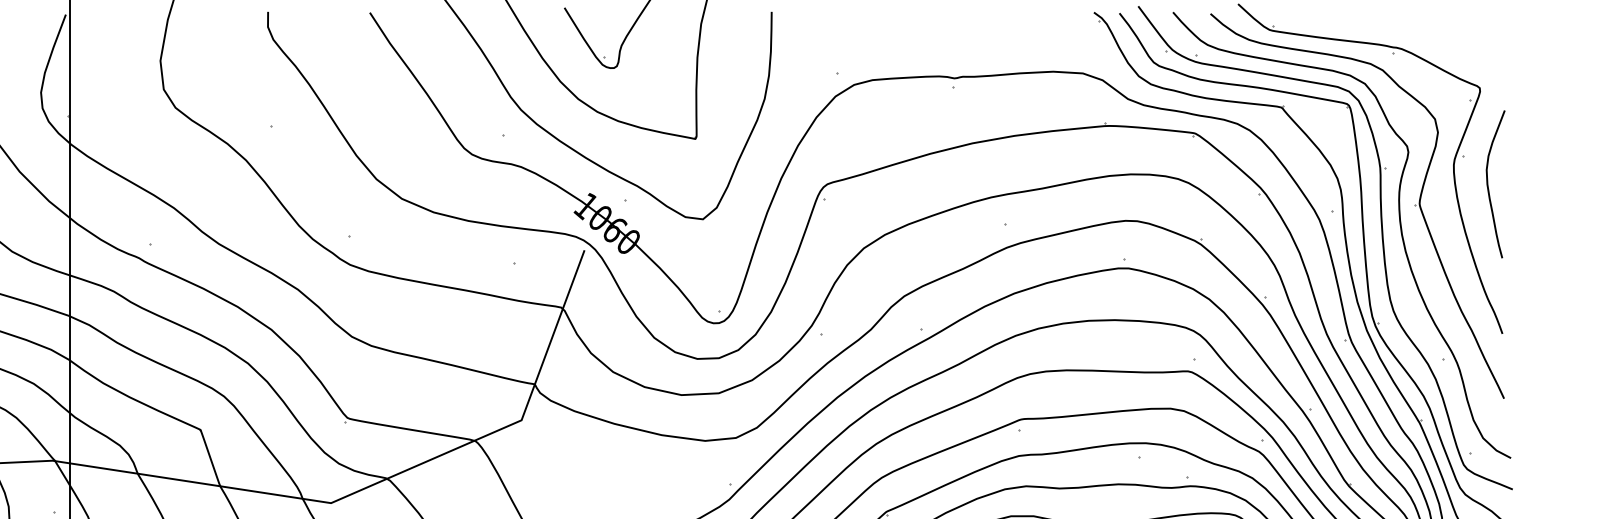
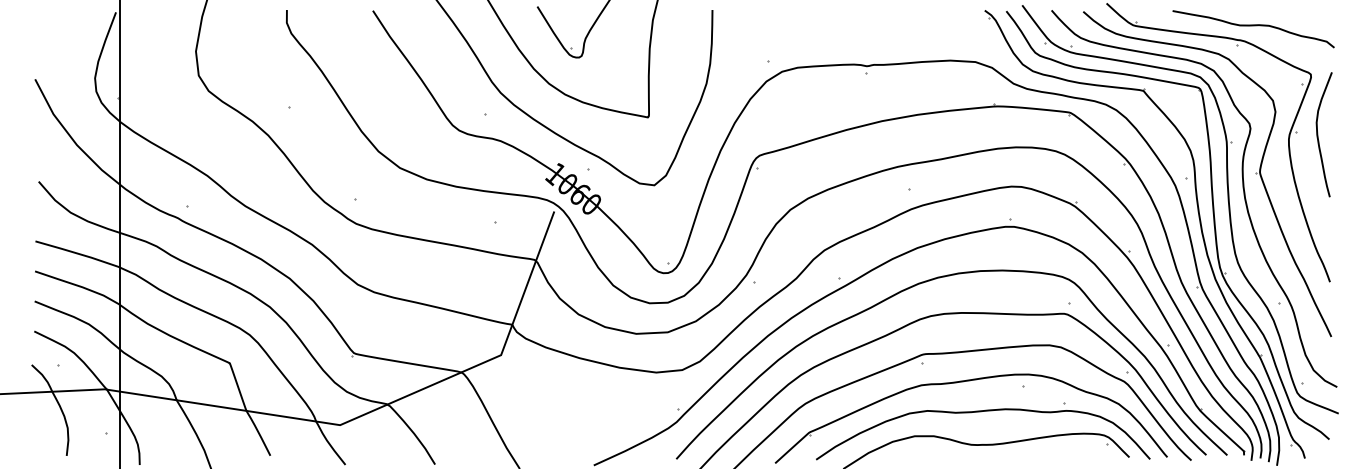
curve: (1411, 31) -> (1253, 26), added
curve: (1488, 184) -> (1318, 134), moved

